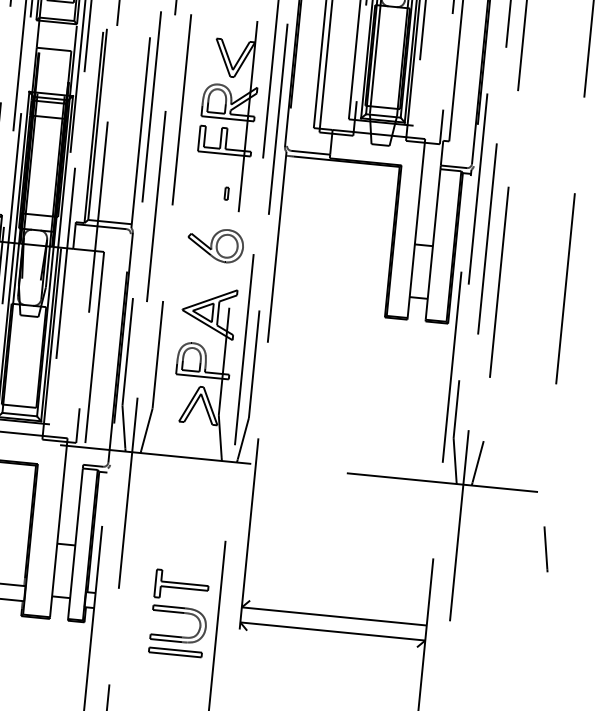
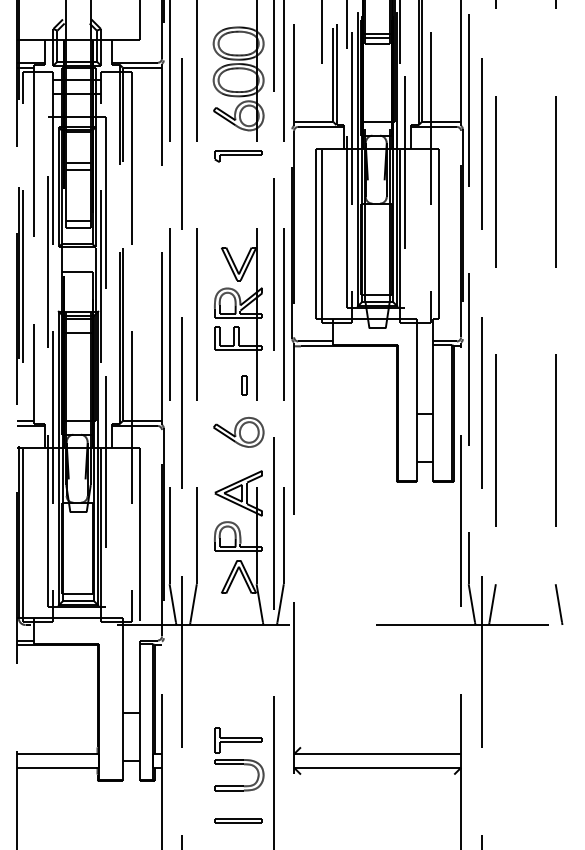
part: (226, 193) -> (244, 385), size x1.67
line: (545, 549) -> (558, 604), moved
part: (175, 651) -> (238, 820), moved

